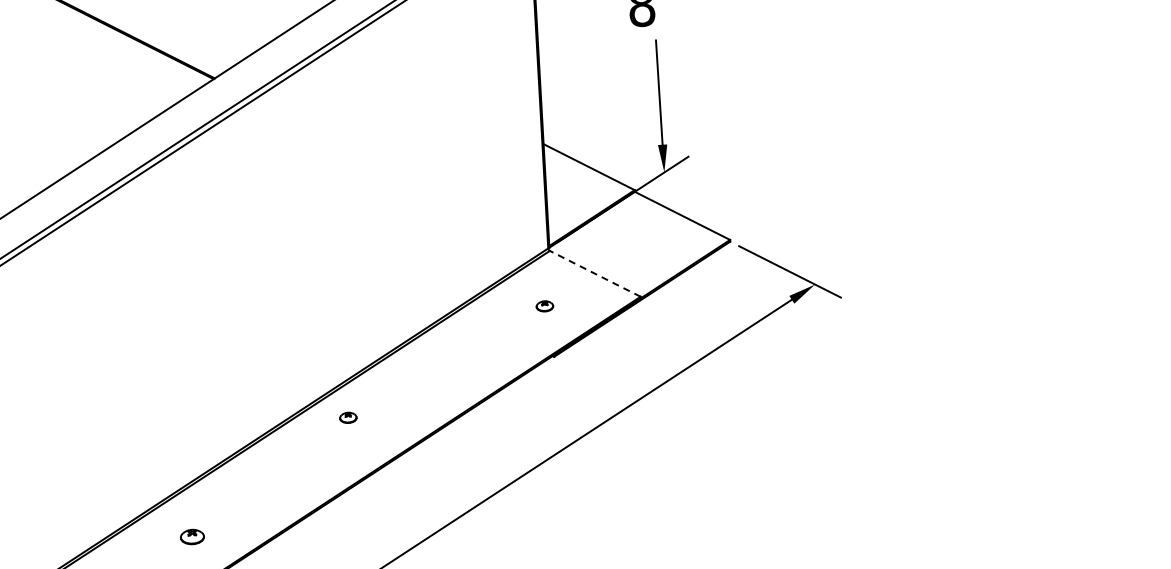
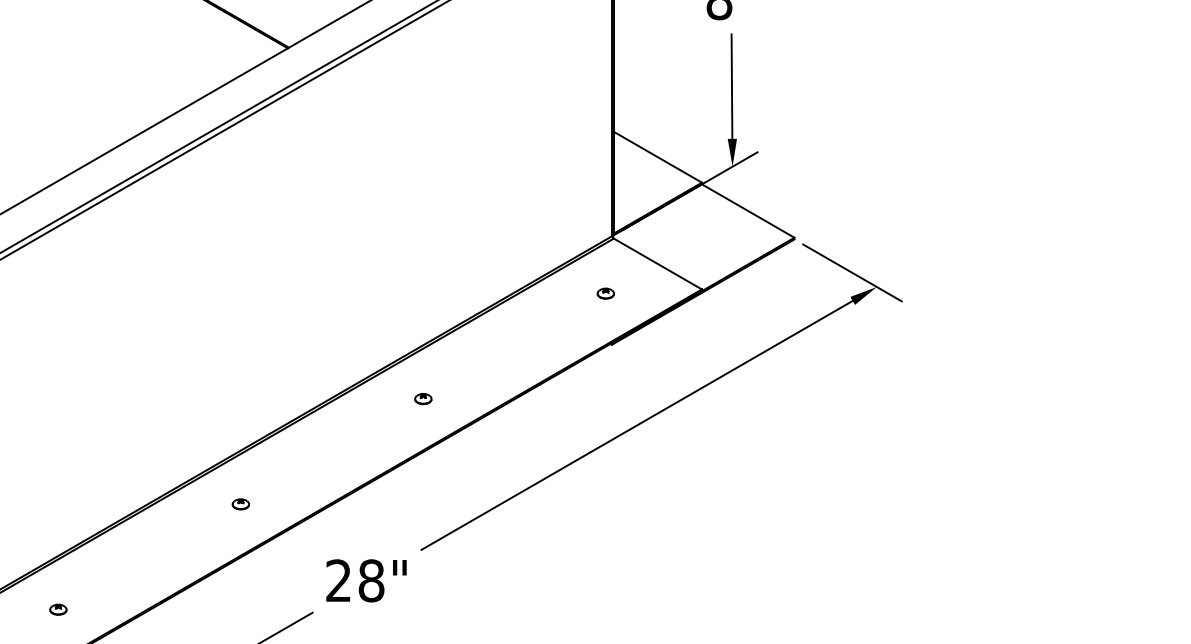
line: (594, 274) -> (657, 264), dashed -> solid
part: (348, 418) -> (423, 399), moved
part: (191, 537) -> (240, 504), size x0.71

